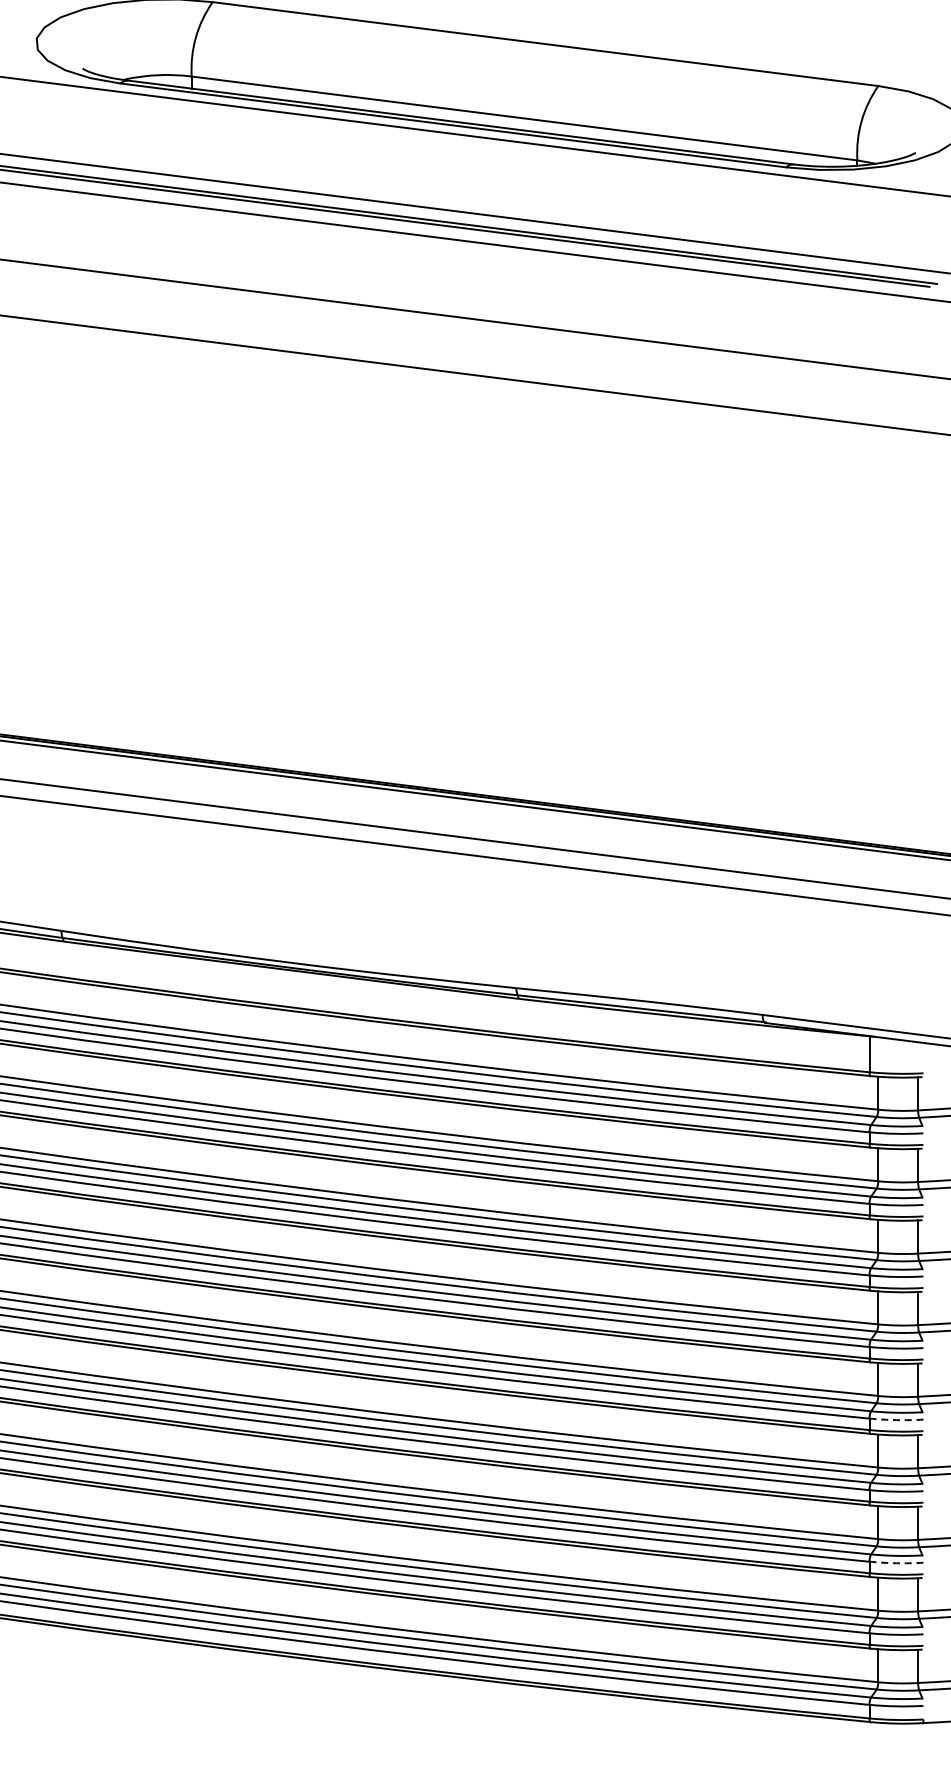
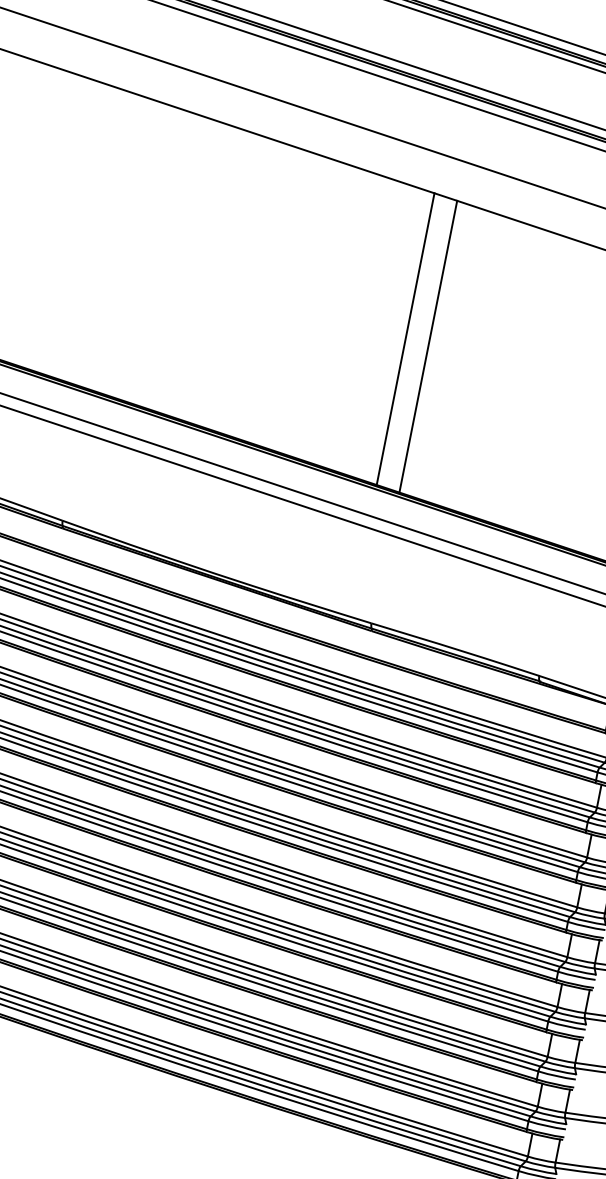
line: (485, 585) -> (405, 338), added
line: (519, 589) -> (428, 346), added
arc: (896, 1420) -> (576, 976), dashed -> solid
arc: (896, 1563) -> (556, 1076), dashed -> solid

